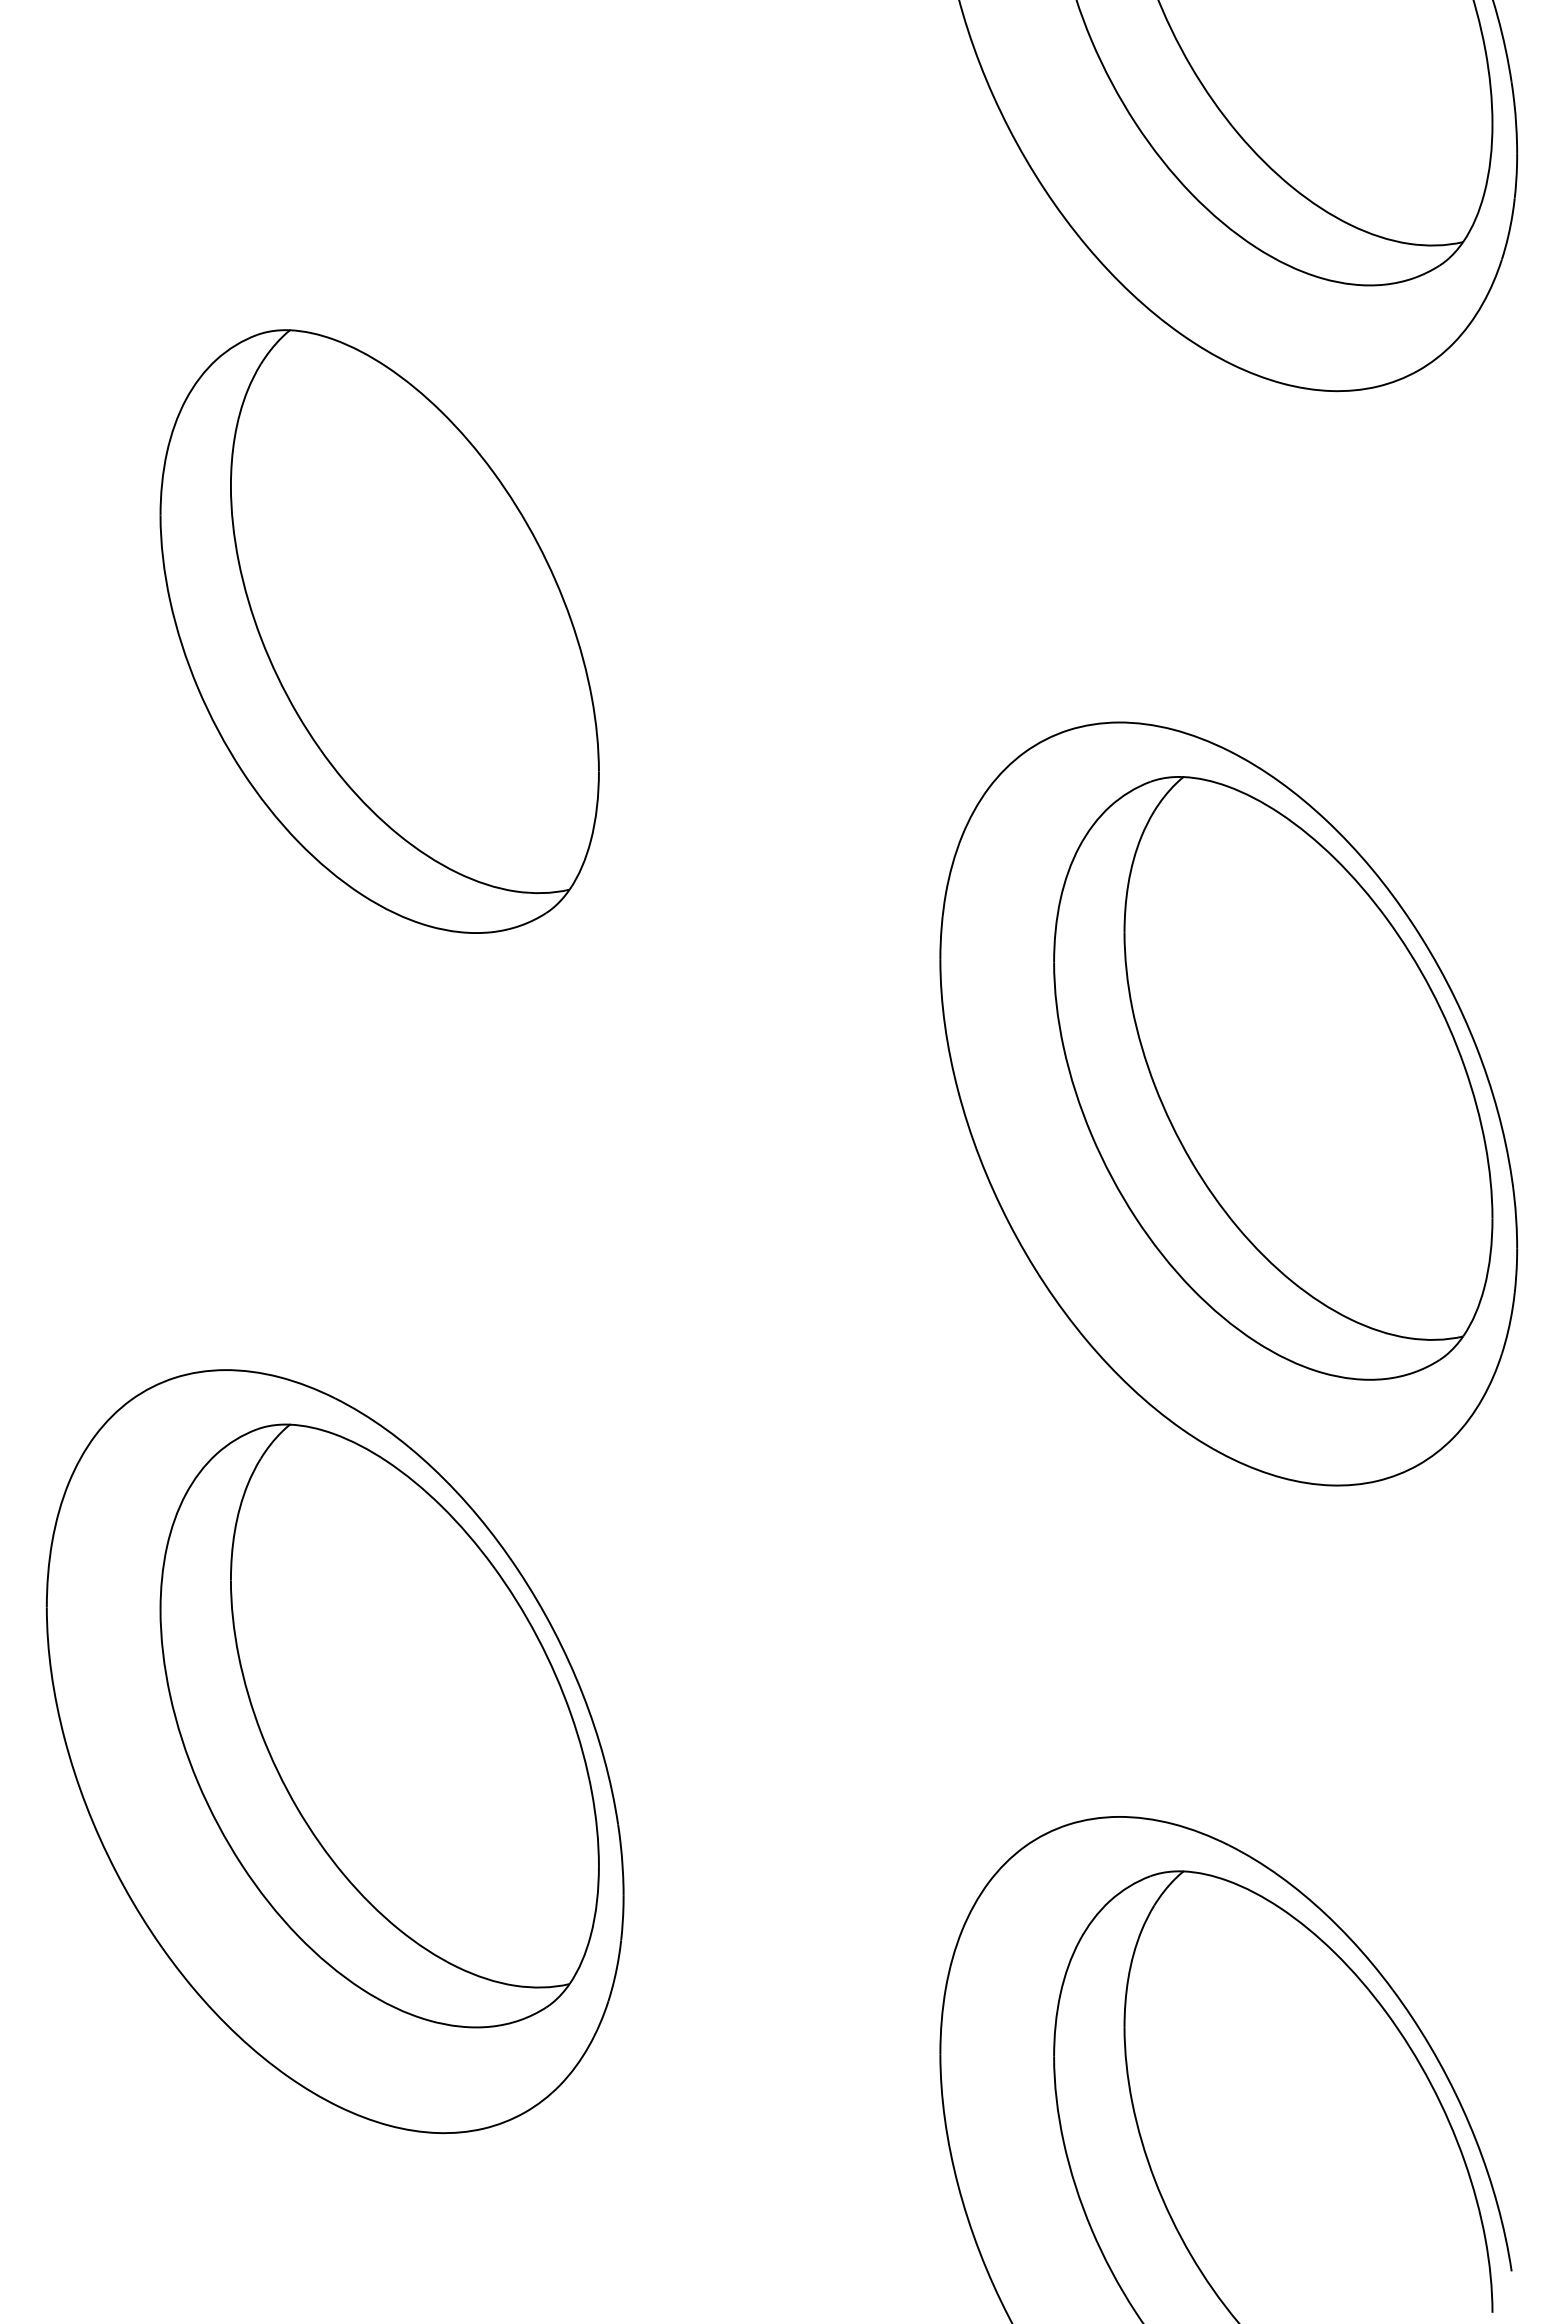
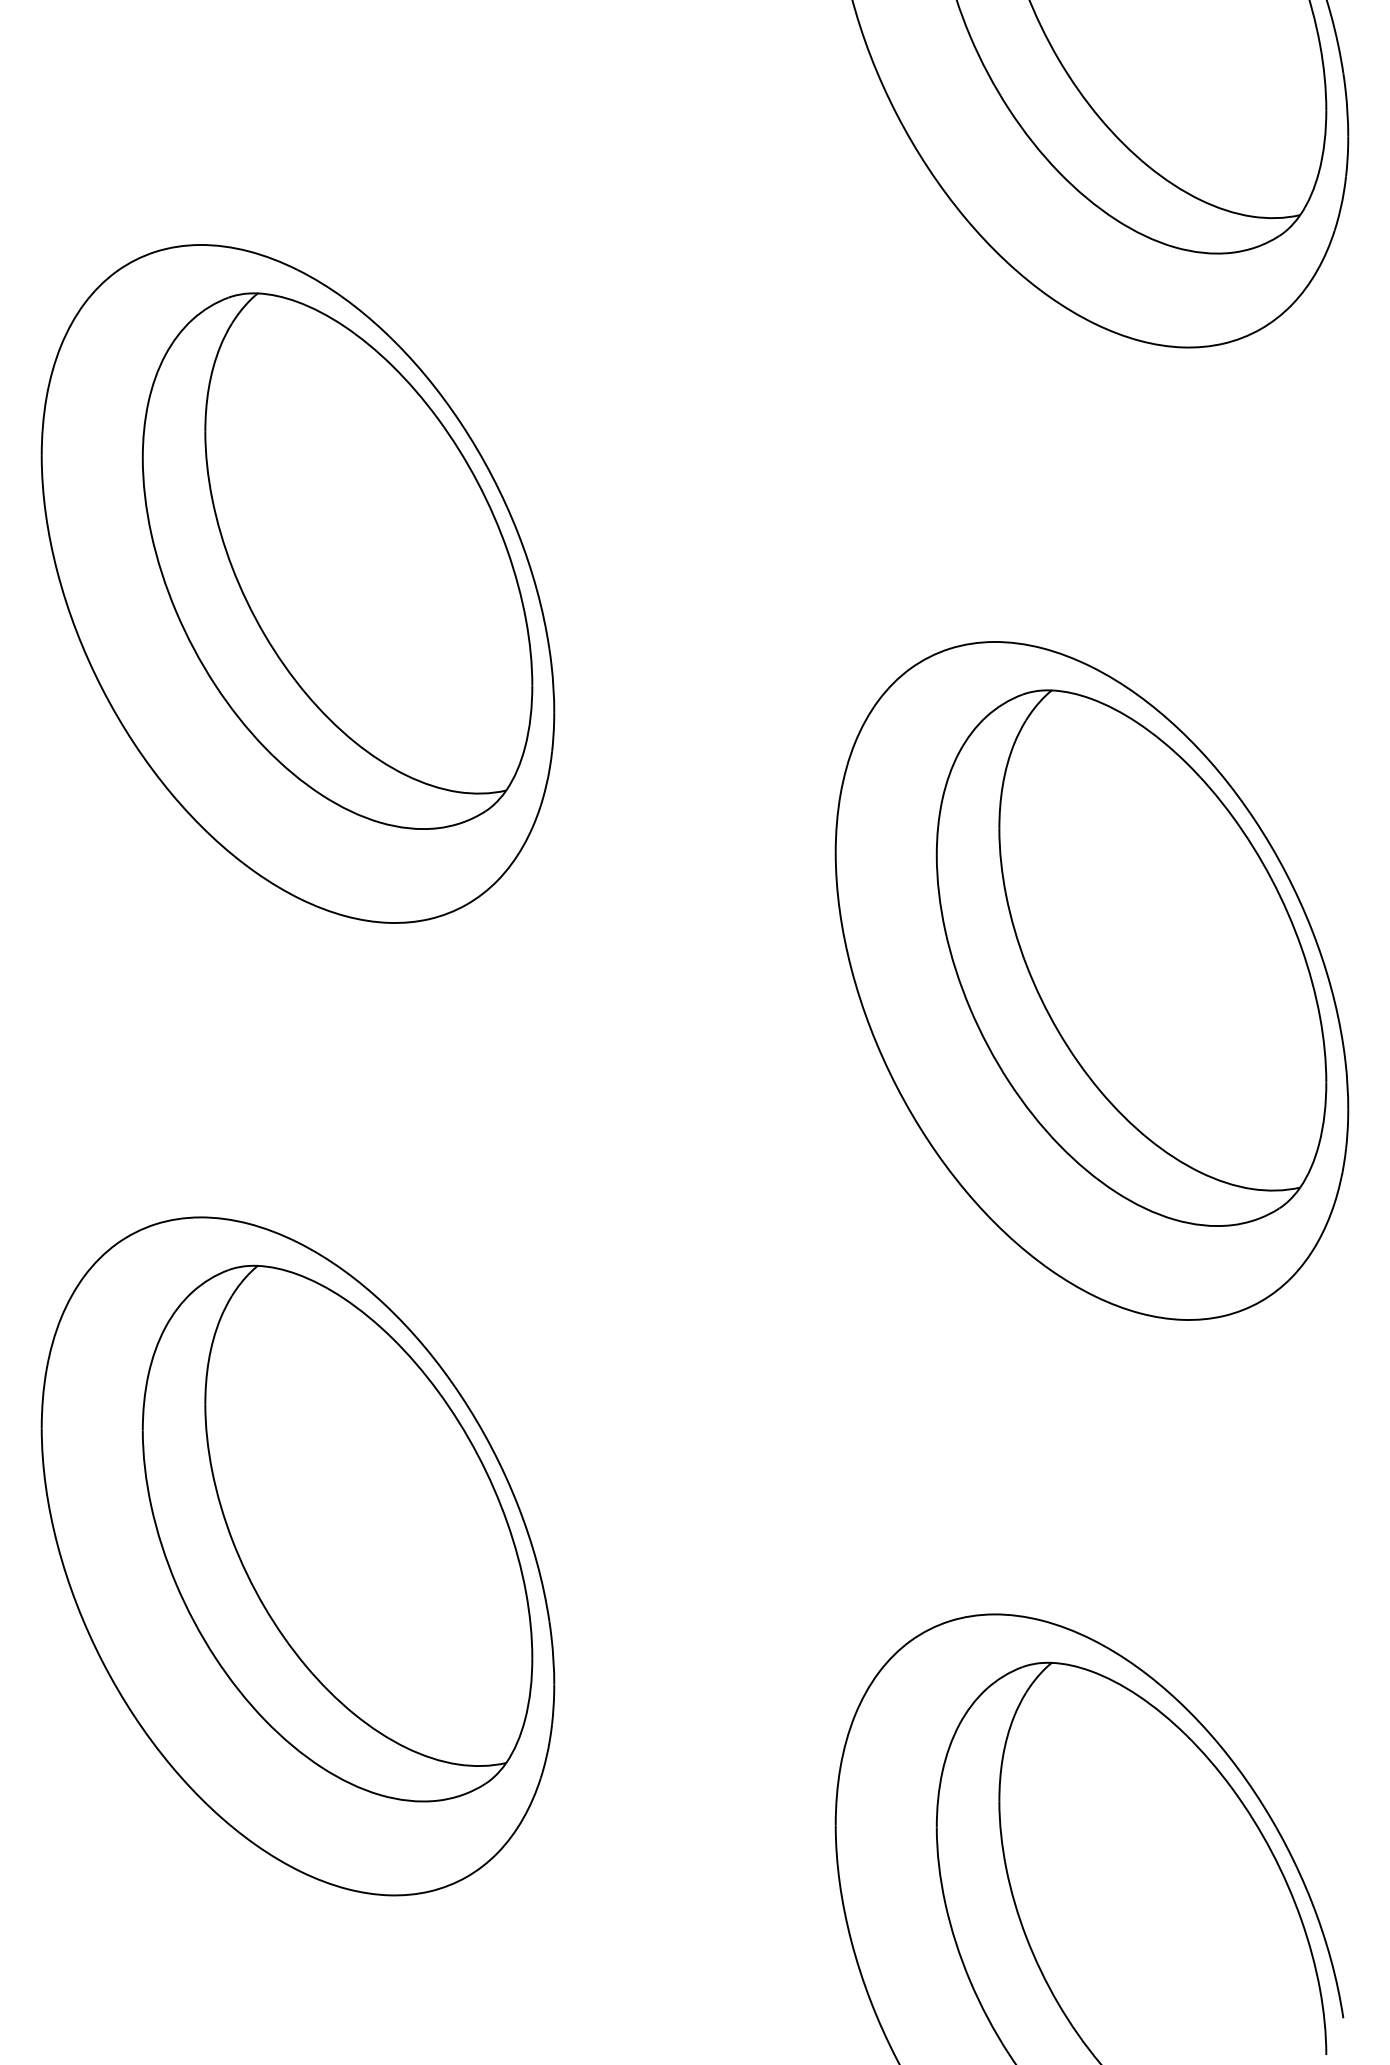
part: (334, 656) -> (297, 583), added

